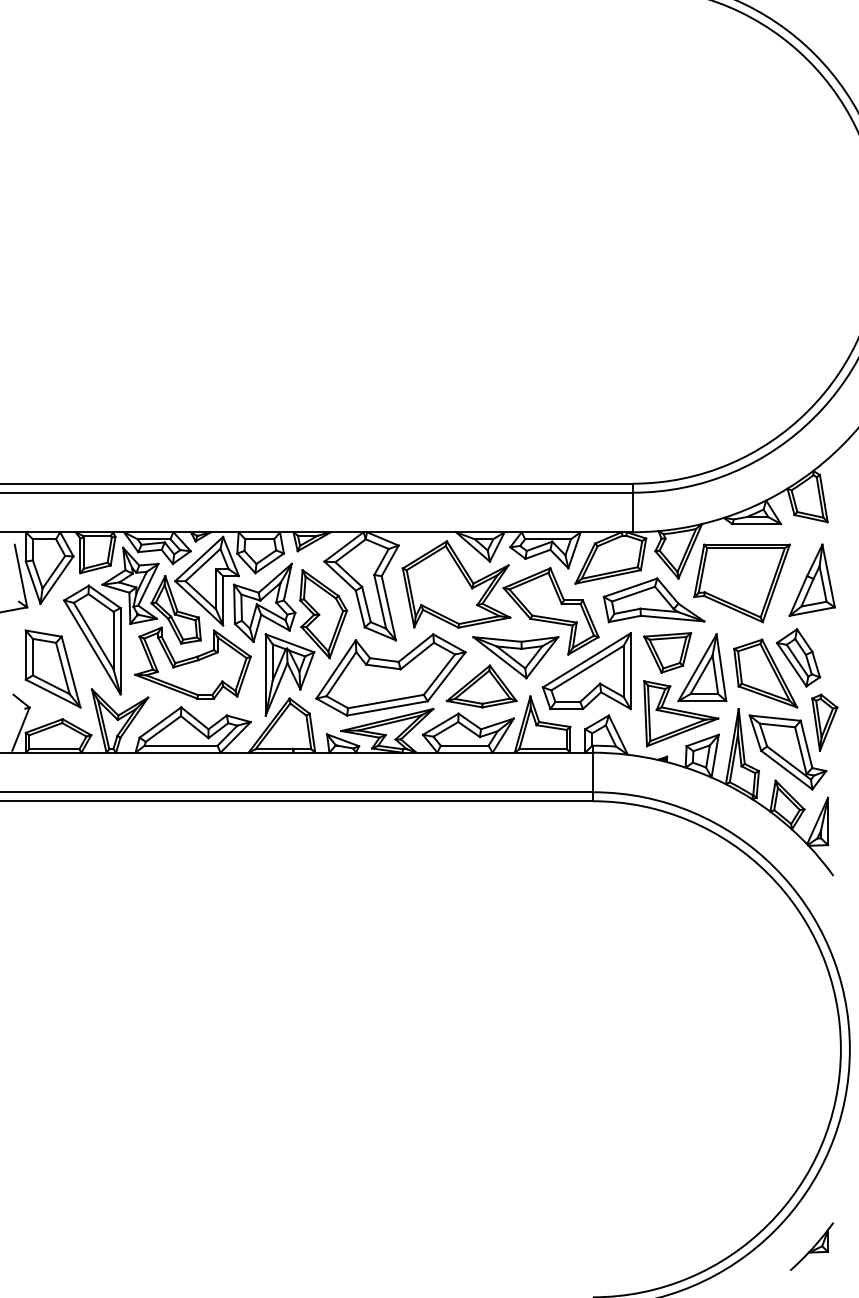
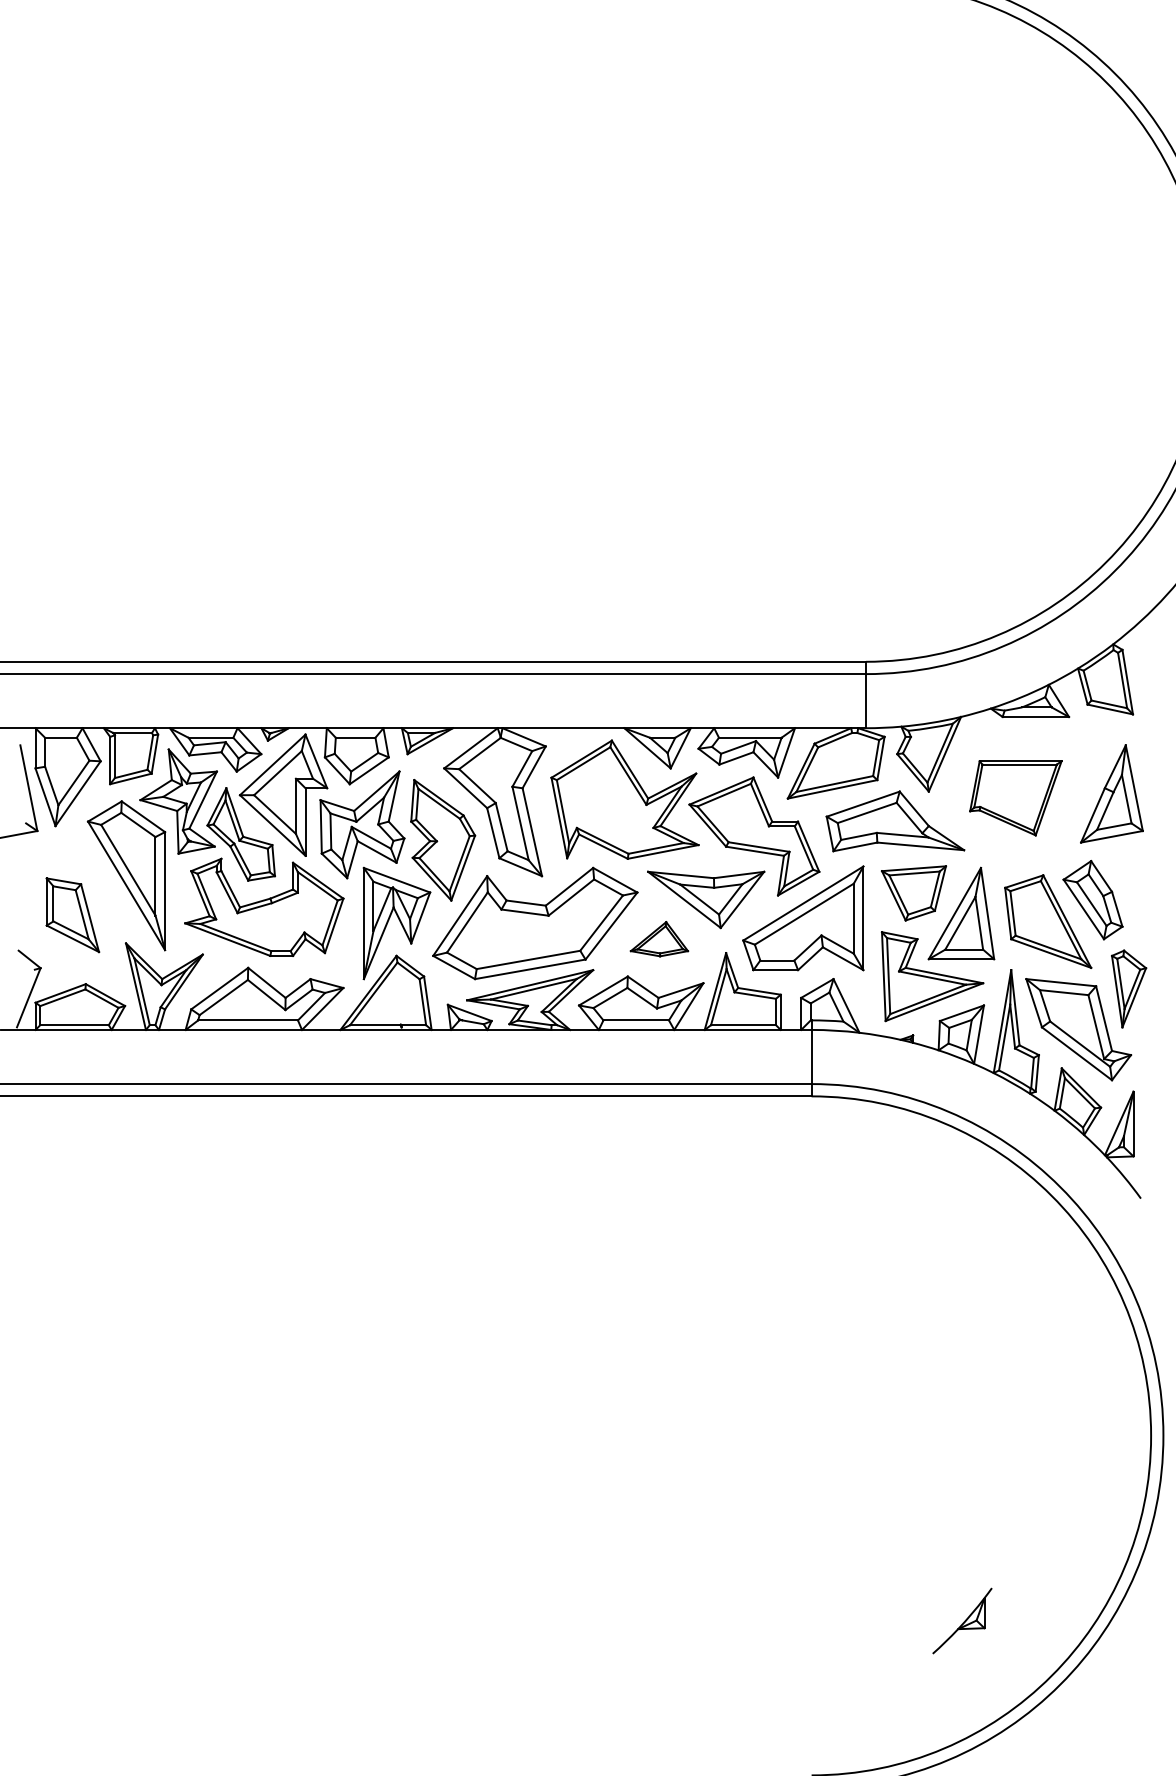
part: (741, 583) -> (1015, 798), size x0.7
part: (52, 668) -> (72, 914), size x0.7
part: (481, 685) -> (659, 938), size x0.6
part: (811, 1246) -> (962, 1620), moved

